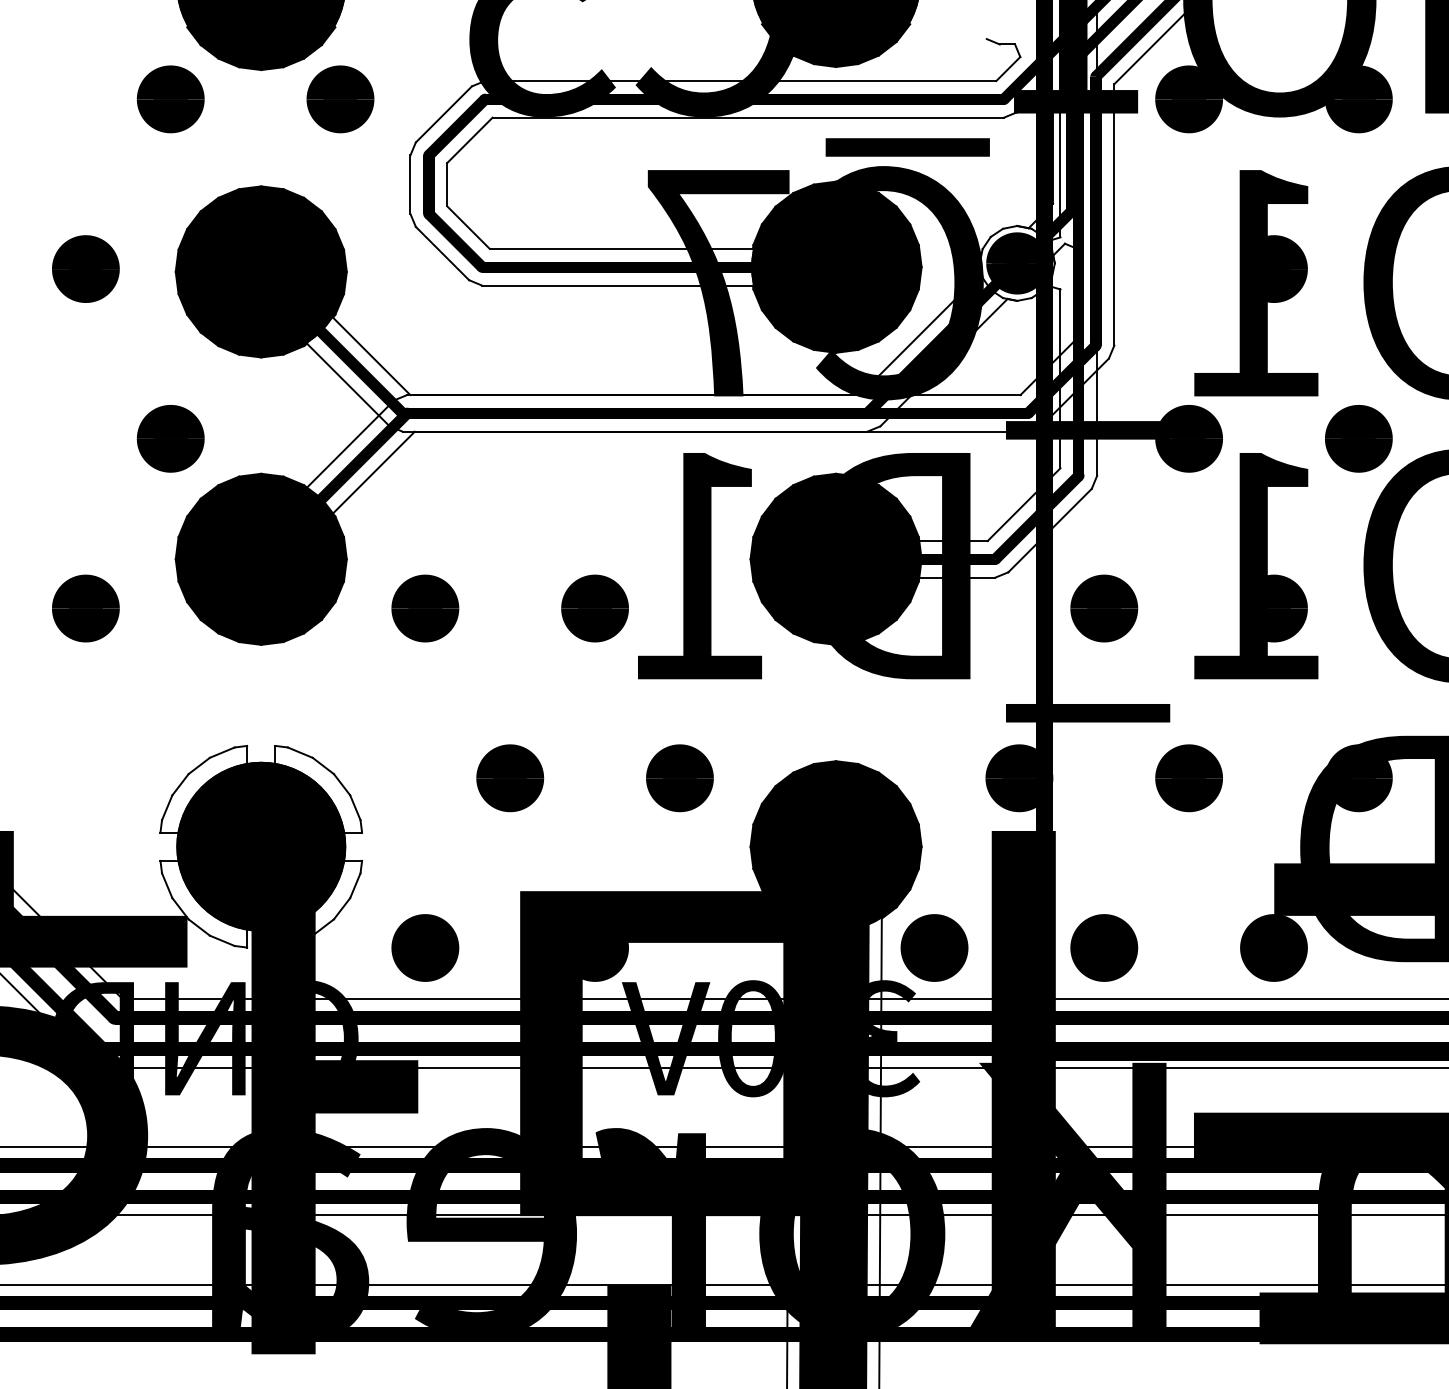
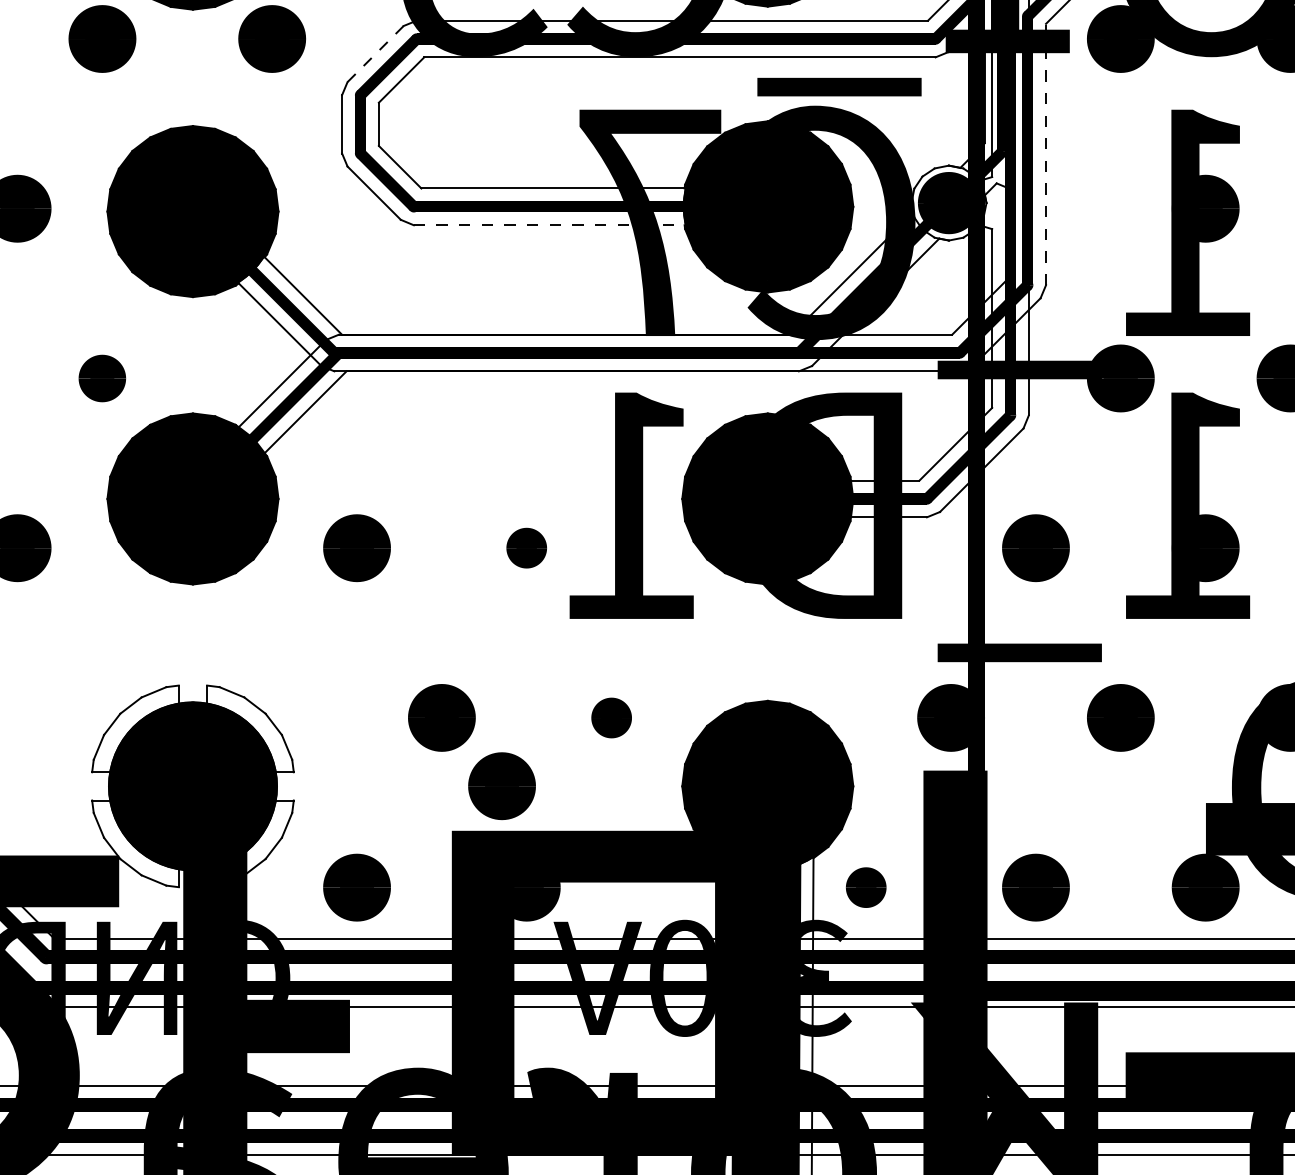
line: (443, 114) -> (375, 54), solid -> dashed
line: (1114, 214) -> (1046, 154), solid -> dashed
line: (618, 285) -> (550, 225), solid -> dashed
part: (170, 438) -> (102, 378), size x0.7
part: (594, 608) -> (526, 548), size x0.6
part: (679, 778) -> (611, 718), size x0.6
part: (570, 846) -> (502, 786), added
part: (934, 947) -> (866, 887), size x0.6

